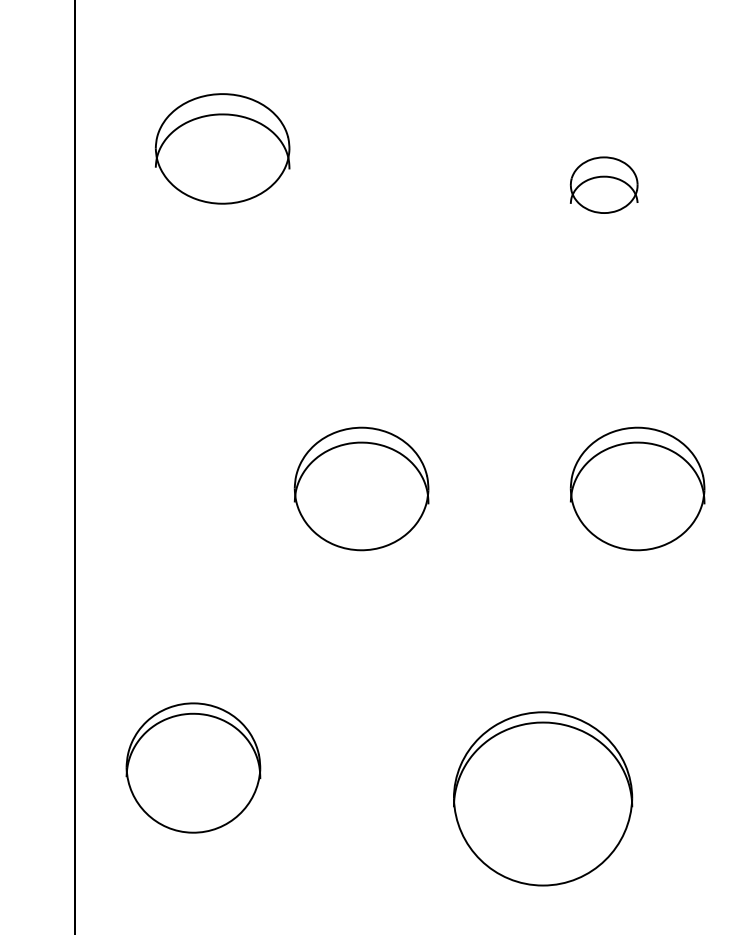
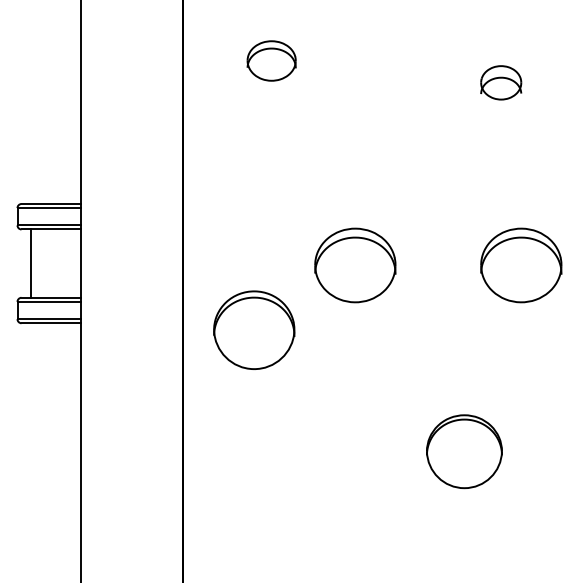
part: (222, 148) -> (271, 60), size x0.6
part: (193, 766) -> (254, 329), moved
part: (543, 798) -> (464, 451), size x0.7

